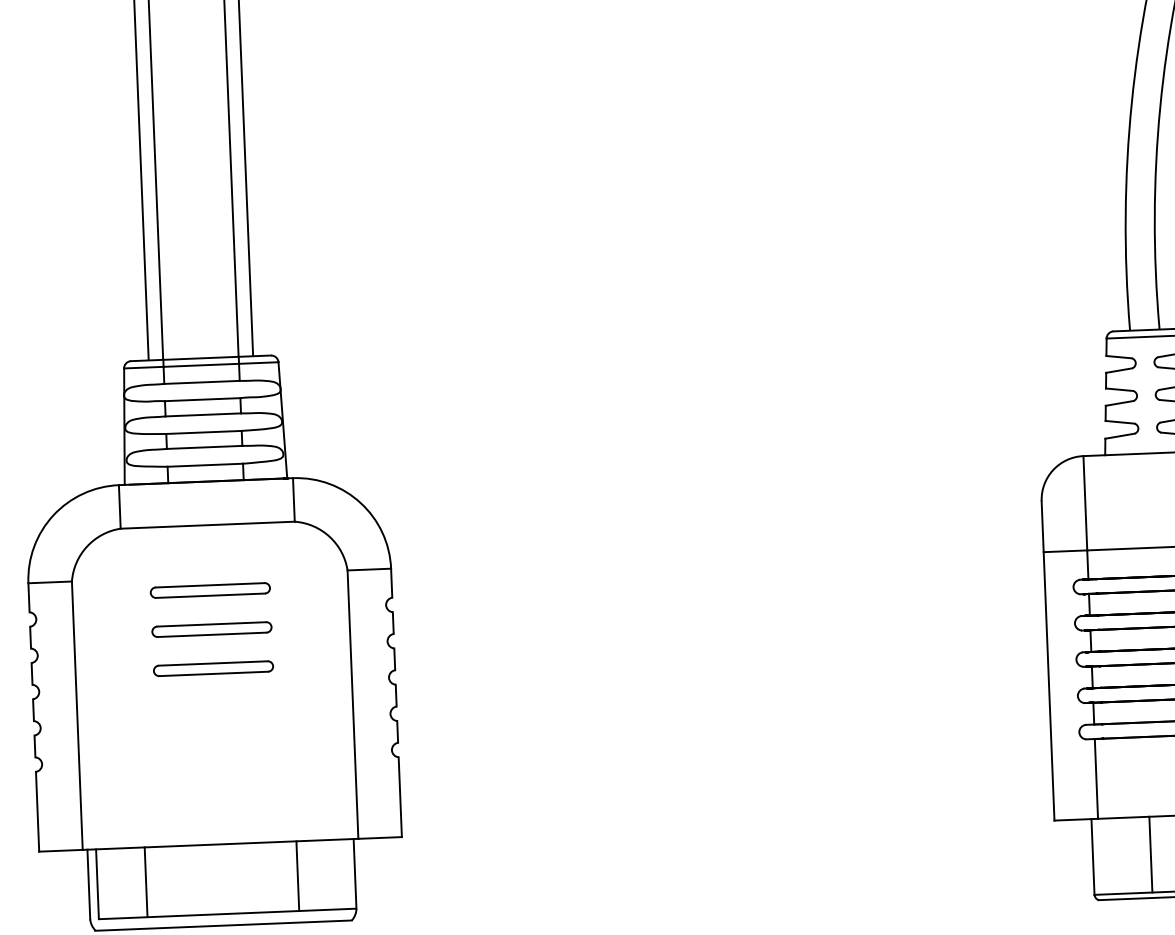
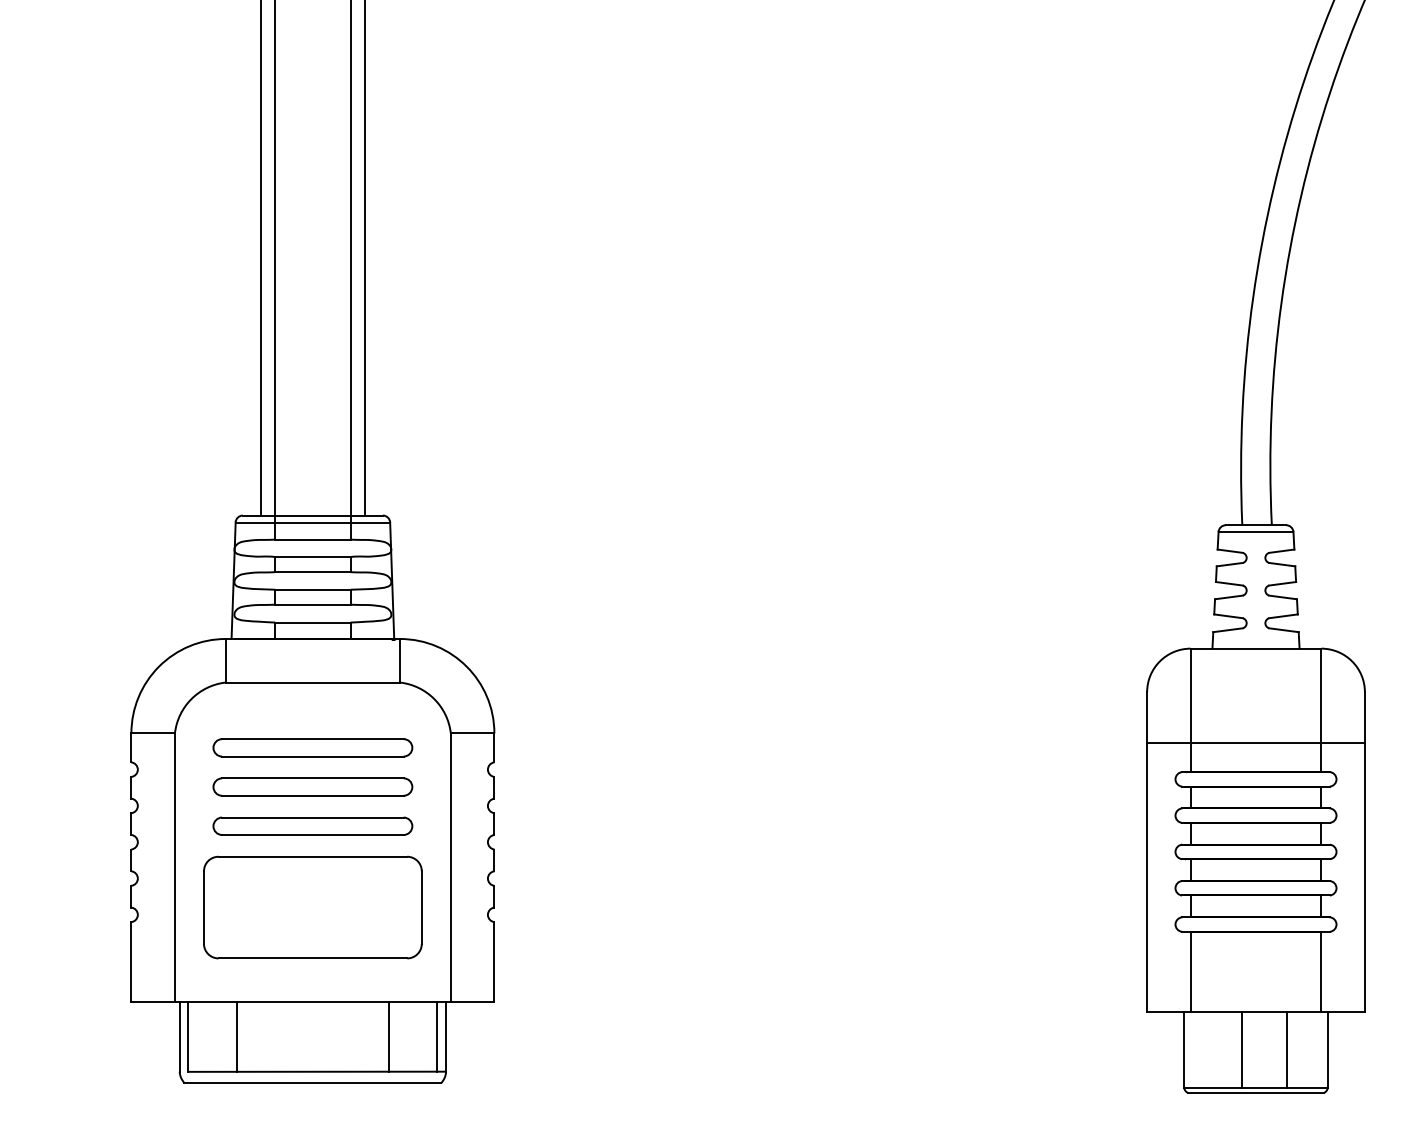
part: (209, 590) -> (312, 747), size x1.67
part: (211, 629) -> (312, 786), size x1.67
part: (213, 668) -> (312, 825), size x1.67
part: (216, 749) -> (312, 907), added
line: (346, 873) -> (437, 1036), added

